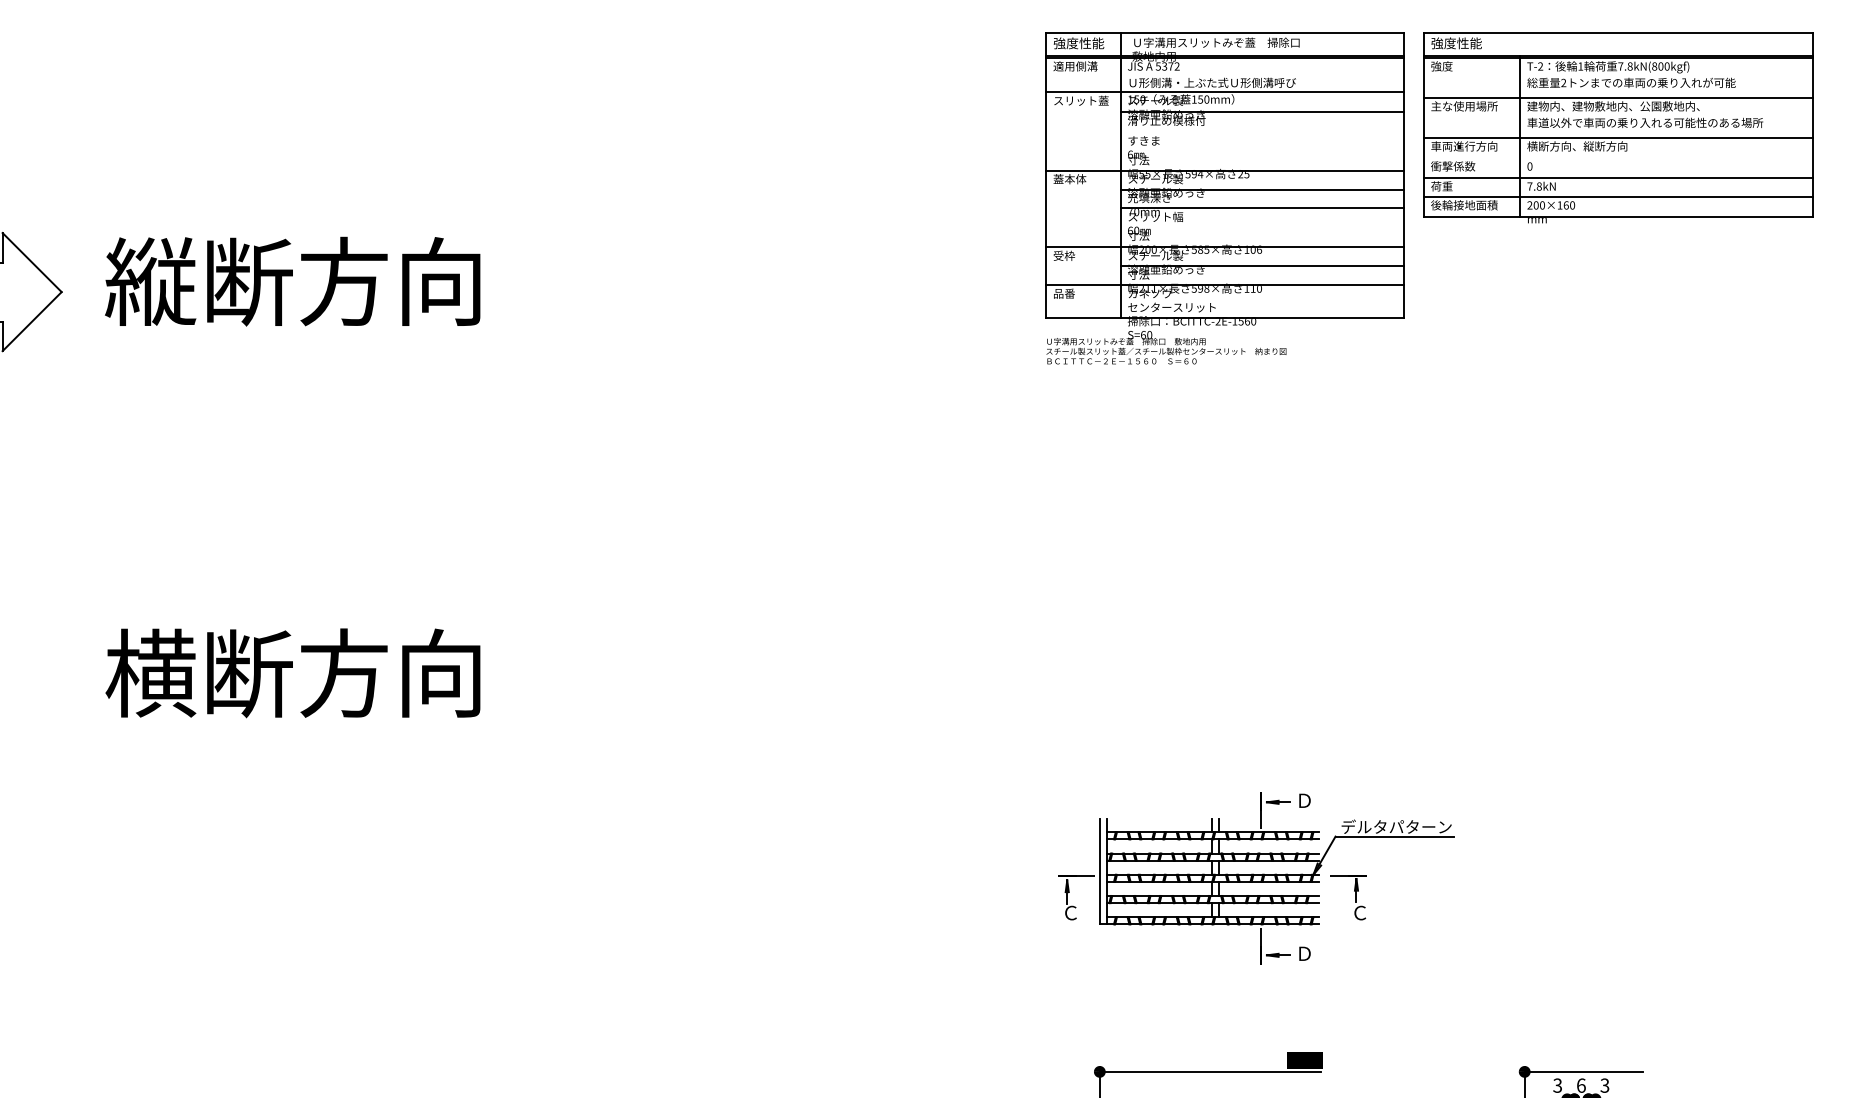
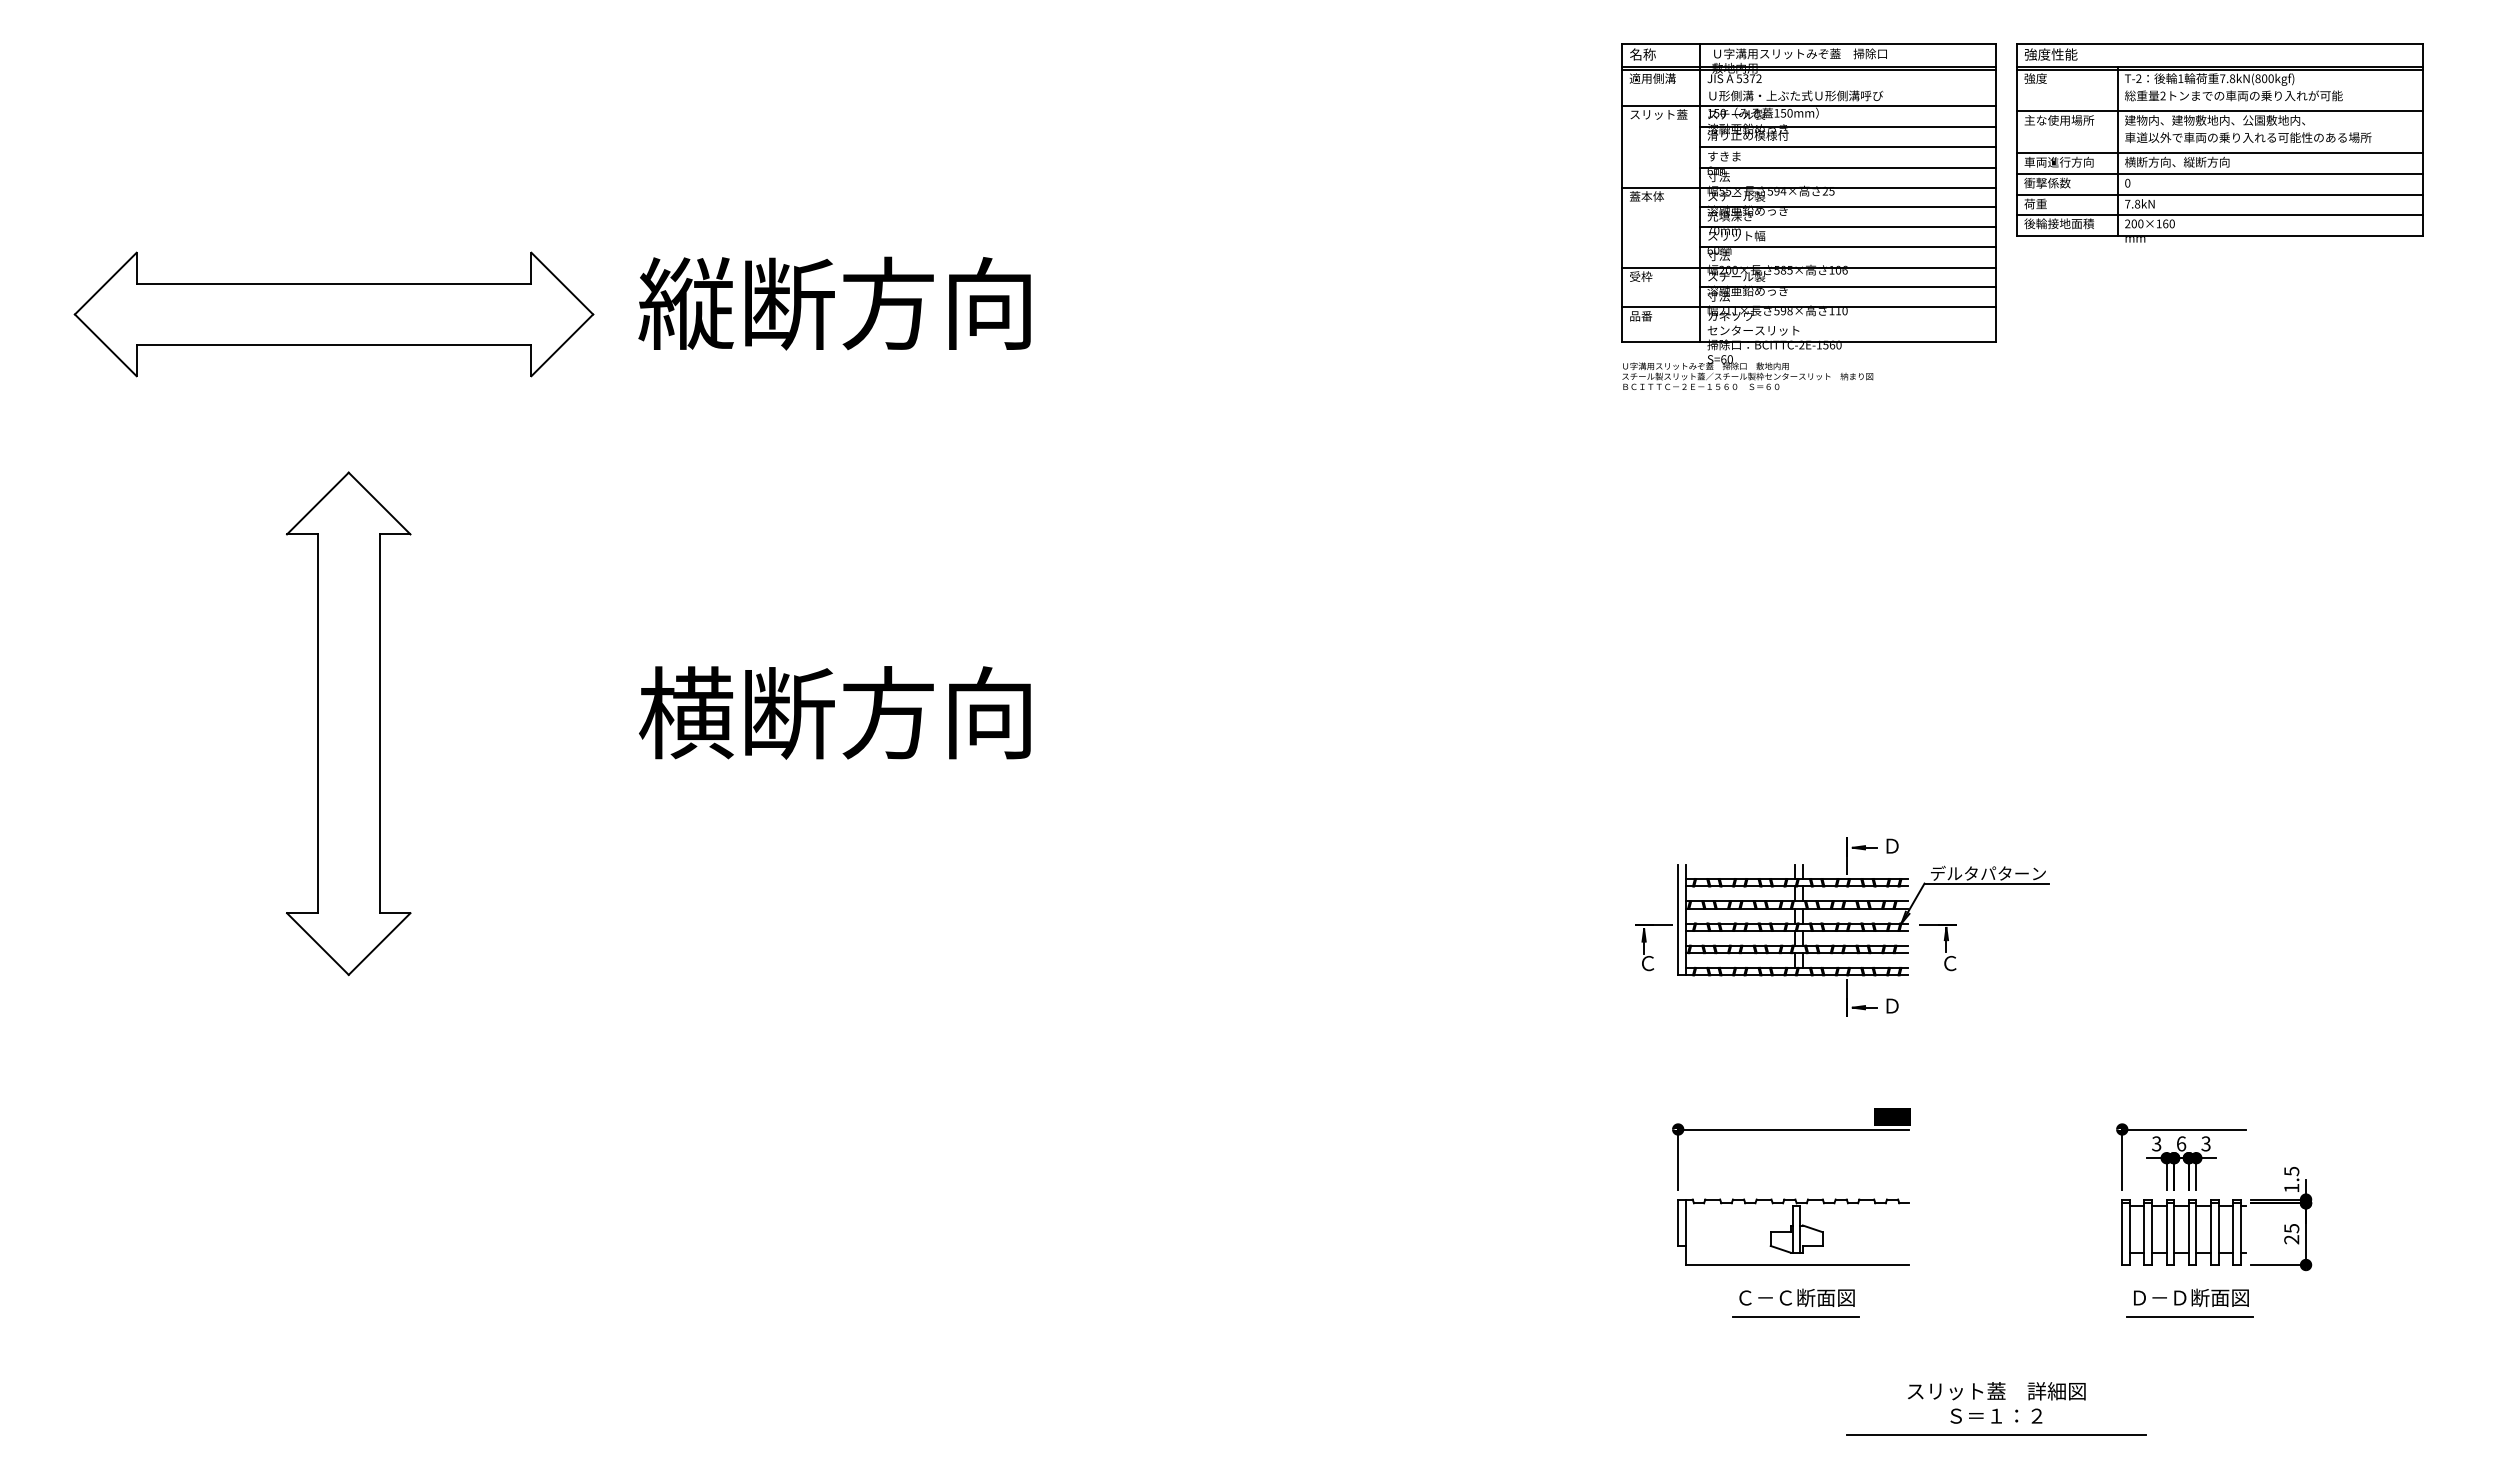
text: (1079, 43) -> (1656, 54), 強度性能 -> 名称
line: (1262, 132) -> (1848, 147), added
line: (1262, 151) -> (1848, 167), added
line: (1618, 158) -> (2220, 174), added
line: (1262, 227) -> (1848, 246), added

